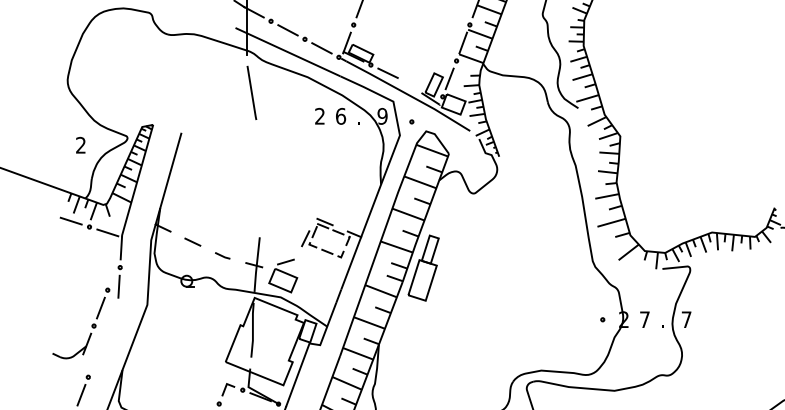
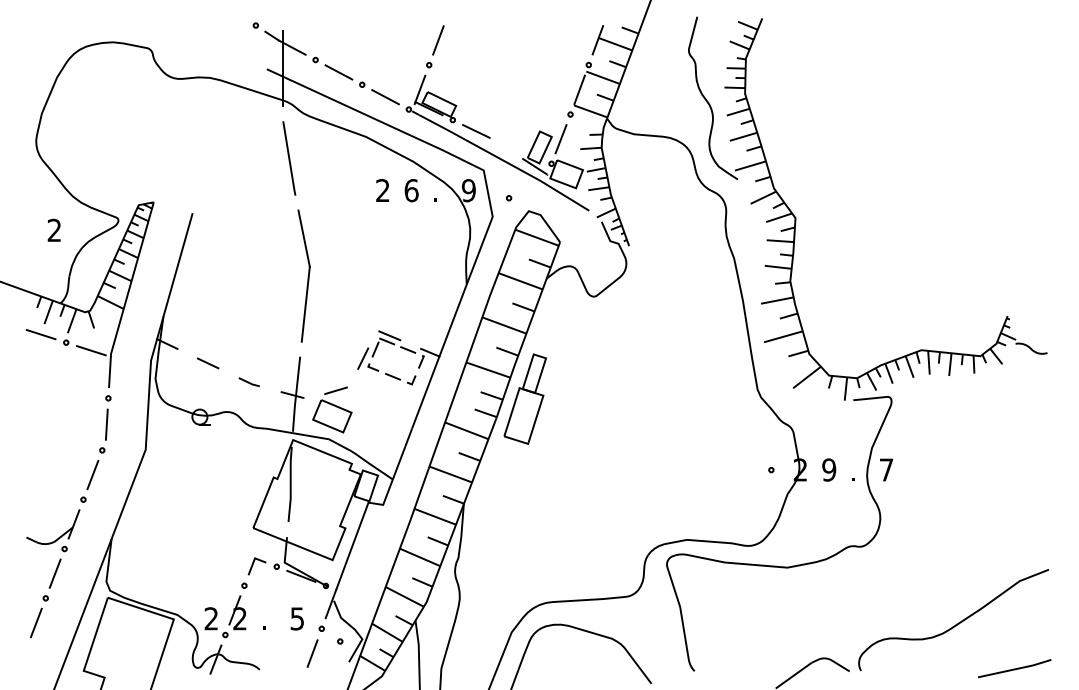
part: (262, 178) -> (303, 275), added
text: (645, 319) -> (829, 469), 7 -> 9
part: (91, 325) -> (80, 498), moved

